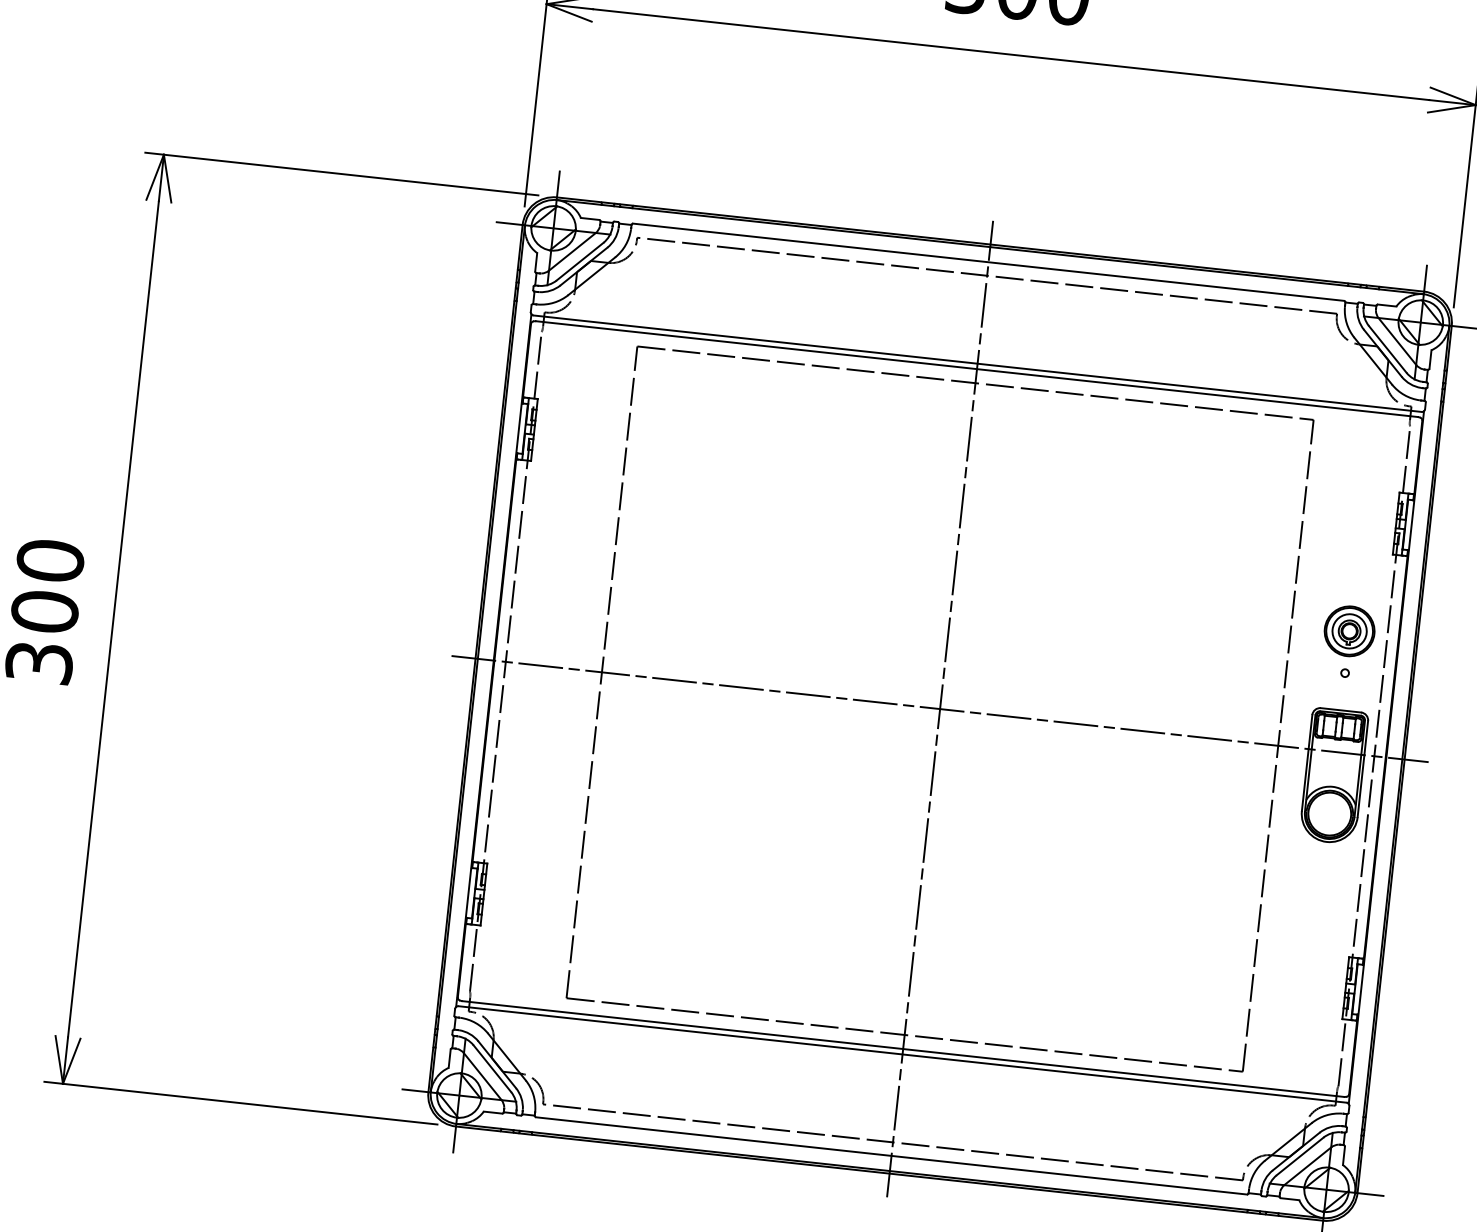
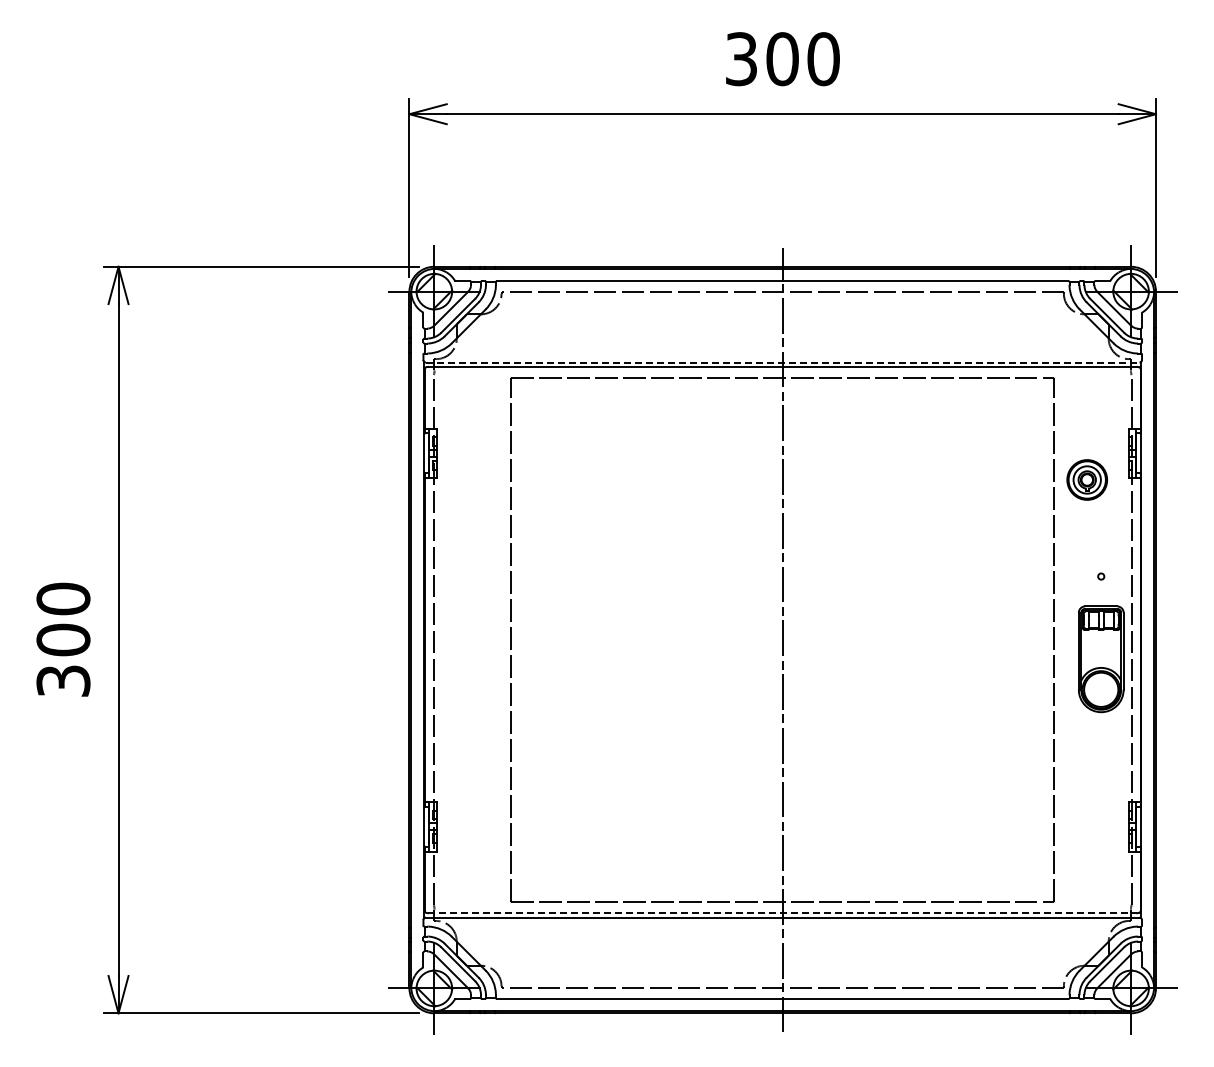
line: (977, 363) -> (782, 362), solid -> dashed
part: (1348, 630) -> (1086, 479), moved
line: (939, 709) -> (782, 640), removed
line: (904, 1049) -> (783, 913), solid -> dashed

